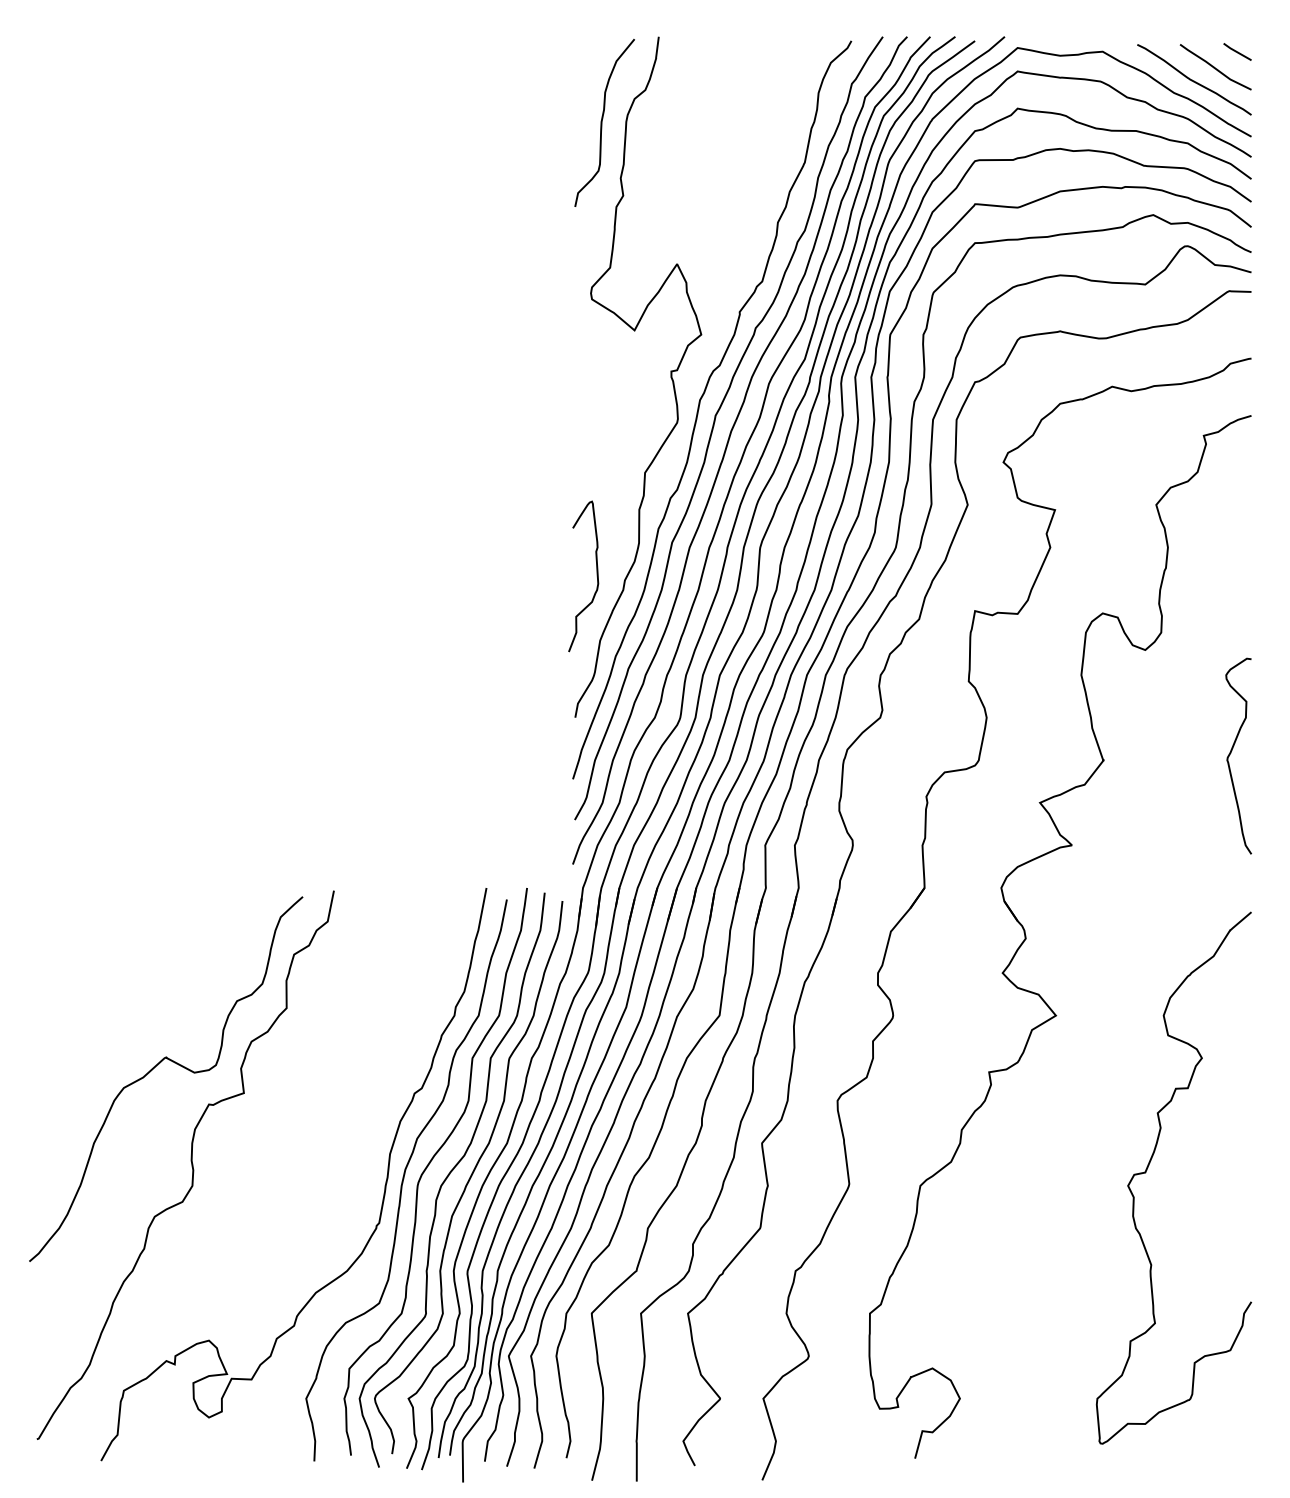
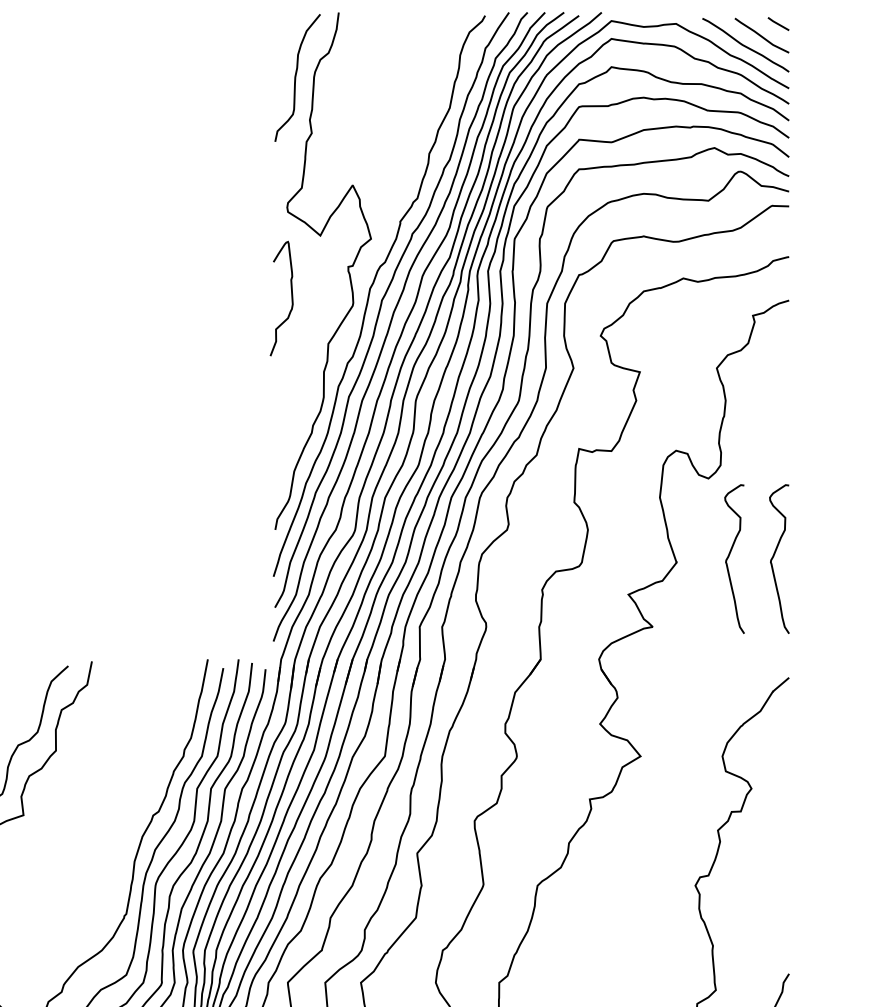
curve: (596, 576) -> (291, 298), moved
curve: (1172, 753) -> (729, 557), added

